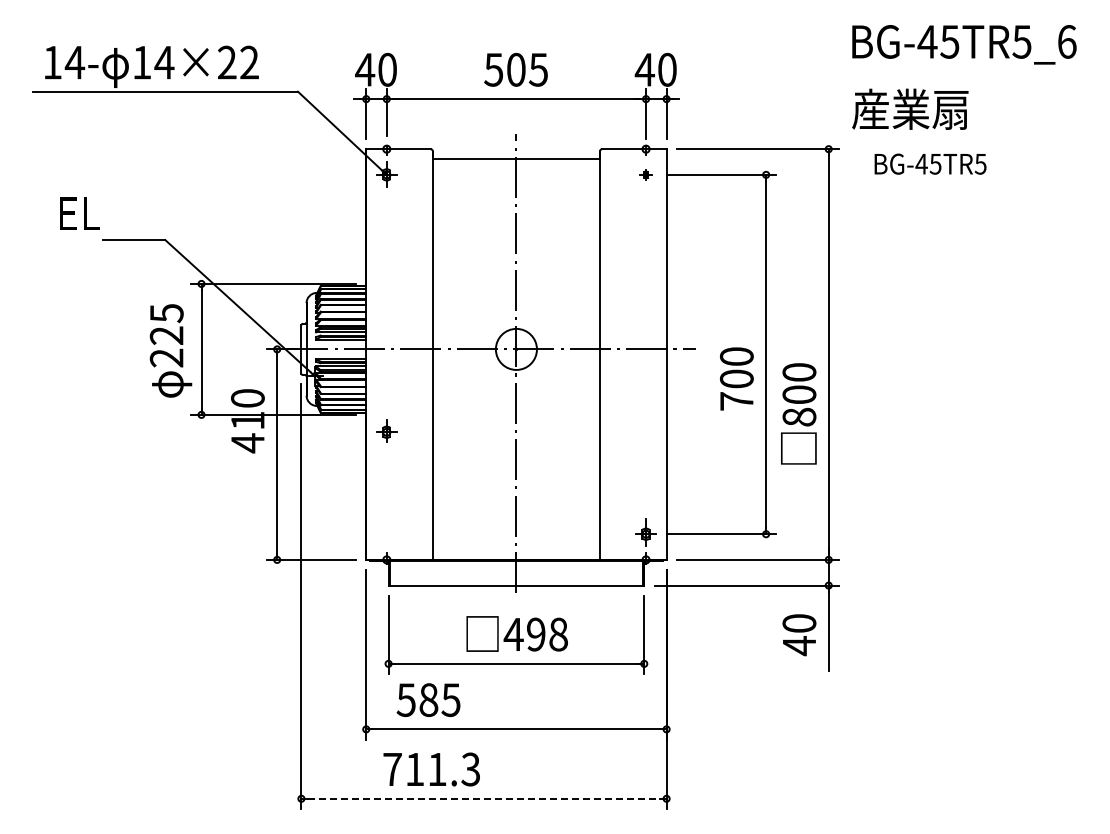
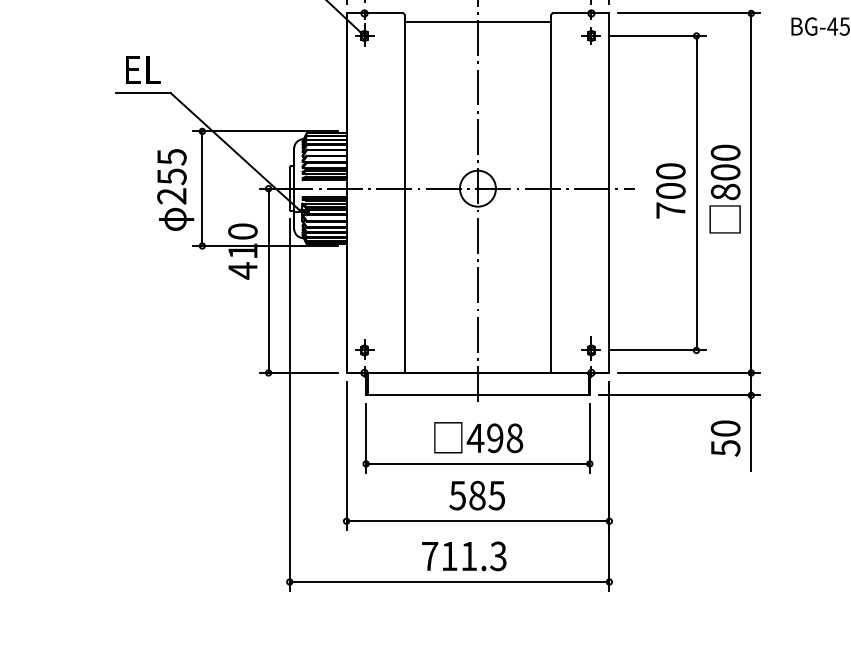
part: (645, 174) -> (590, 35), size x1.67
text: (79, 213) -> (142, 69), moved
text: (166, 335) -> (171, 176), 225 -> 255
text: (736, 378) -> (670, 190), moved
text: (798, 413) -> (724, 188), moved
part: (386, 430) -> (364, 348), moved
text: (799, 646) -> (725, 448), 40 -> 50
text: (428, 700) -> (477, 495), moved
text: (431, 769) -> (464, 556), moved
line: (484, 798) -> (450, 581), dashed -> solid

